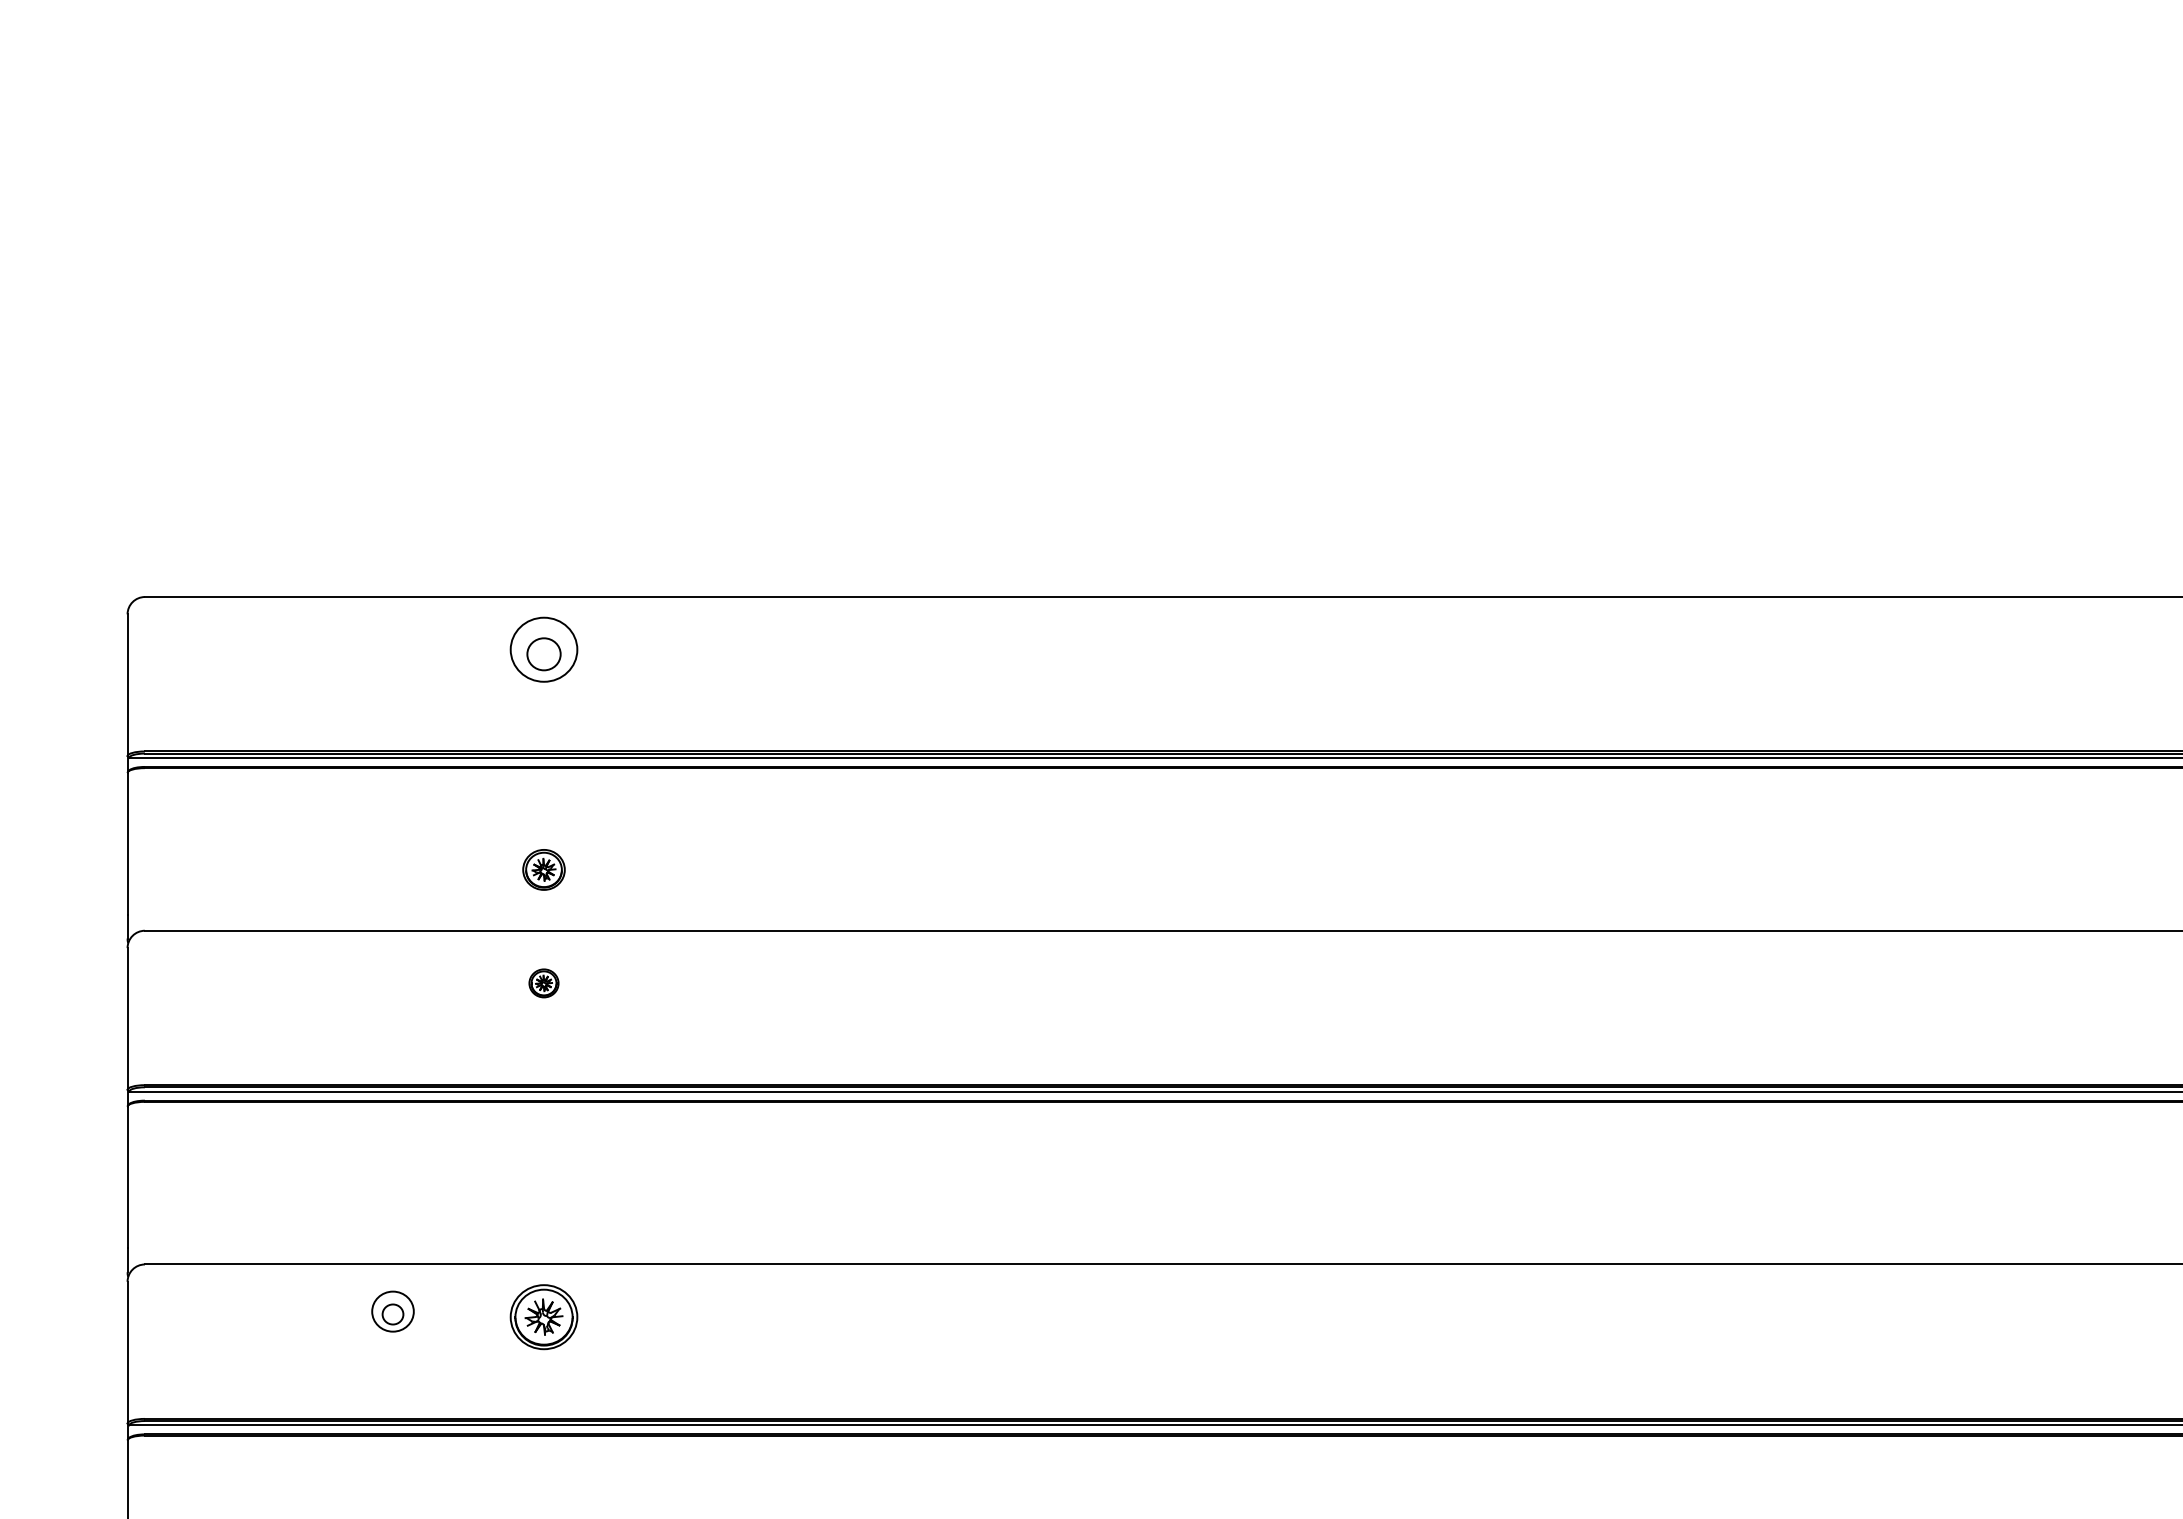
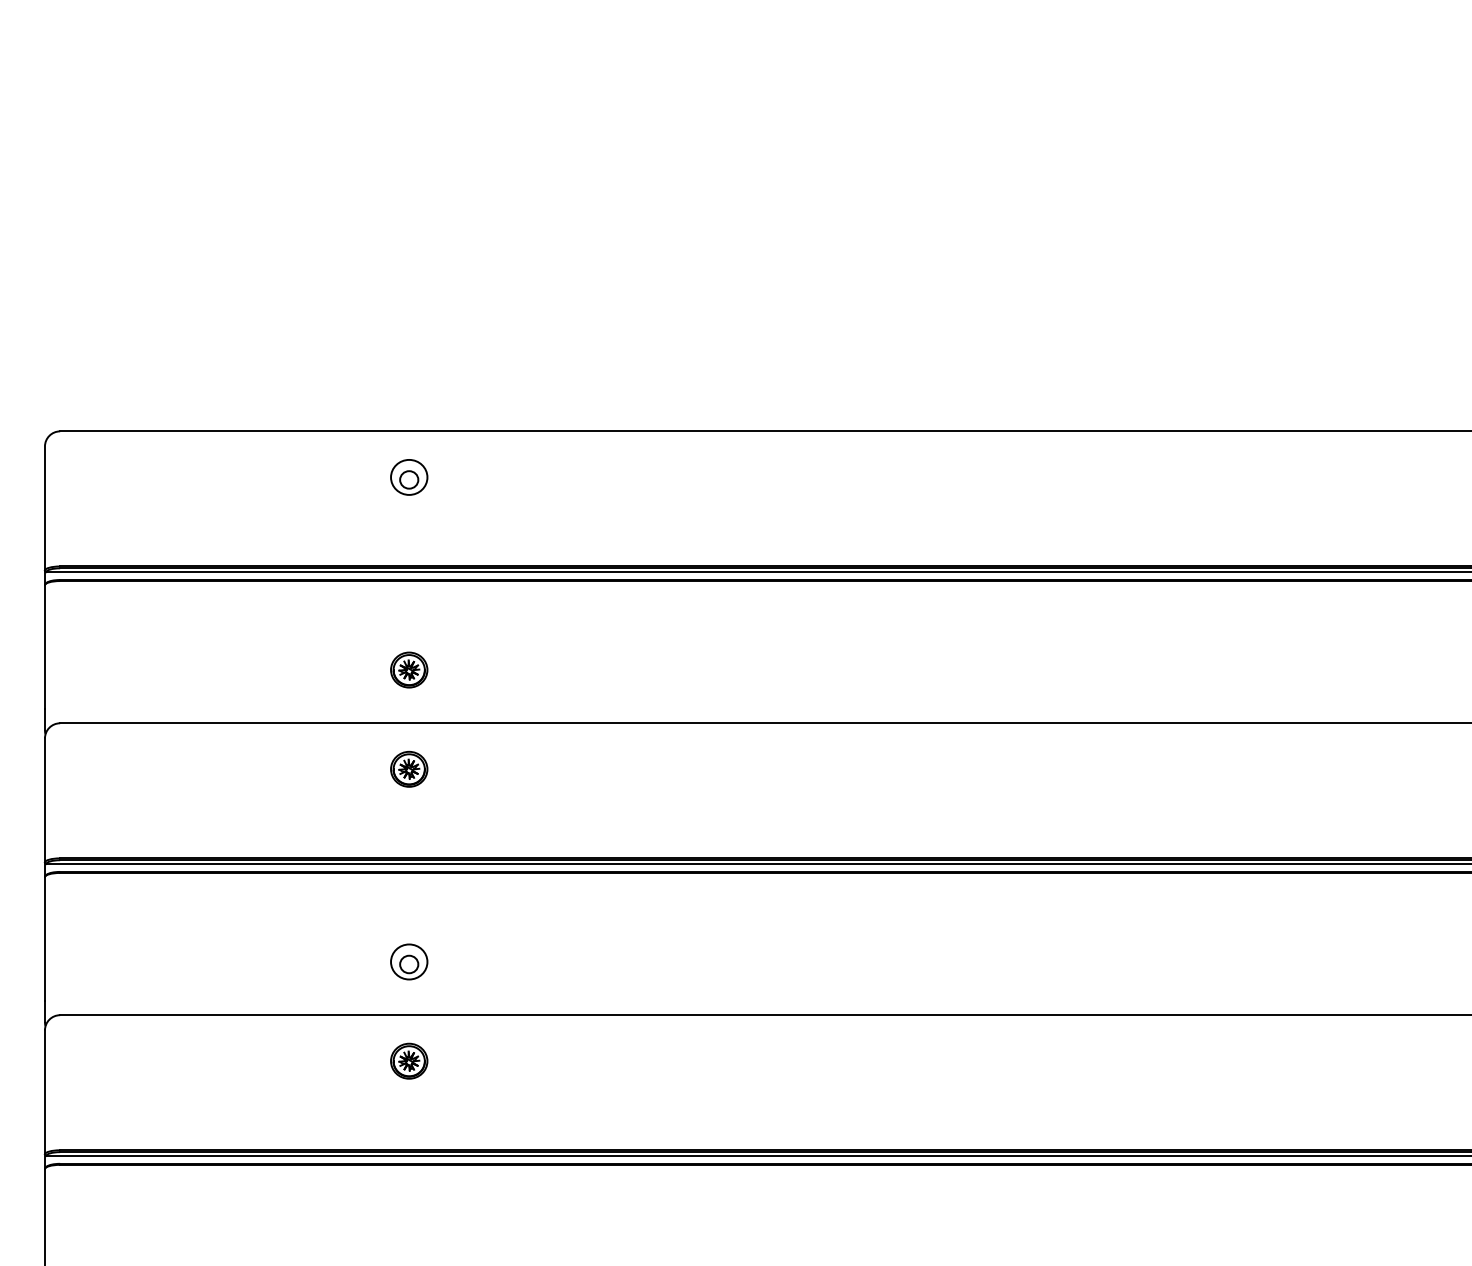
part: (543, 649) -> (408, 477), size x0.62
part: (543, 983) -> (408, 769), size x1.43
part: (392, 1311) -> (408, 961), moved
part: (543, 1316) -> (408, 1060), size x0.62

